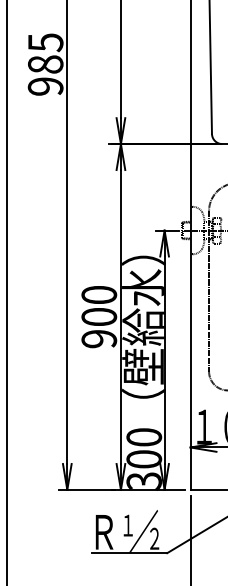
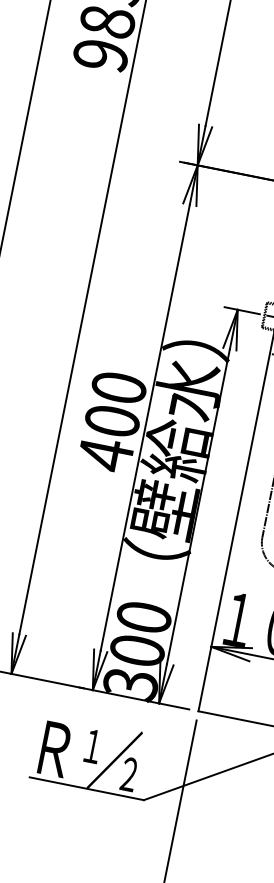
text: (99, 339) -> (105, 455), 900 -> 400

